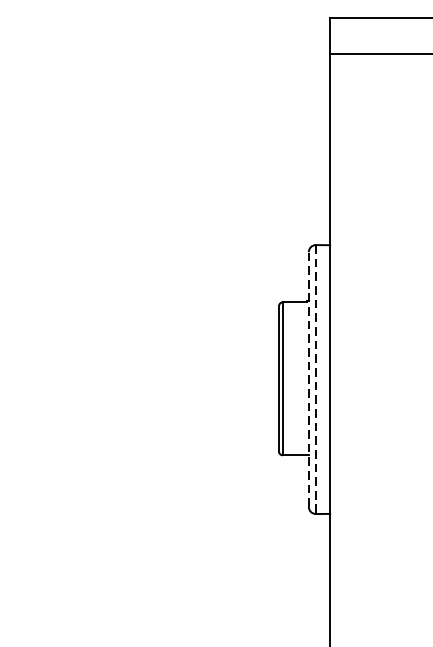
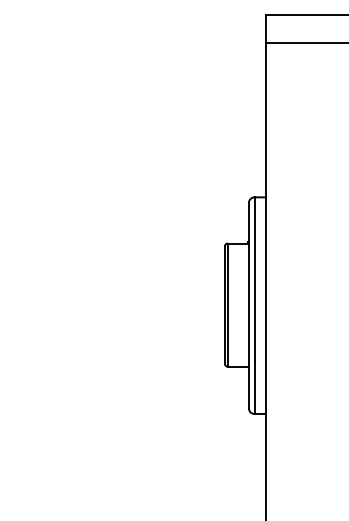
line: (308, 379) -> (248, 305), dashed -> solid
line: (315, 380) -> (254, 306), dashed -> solid

